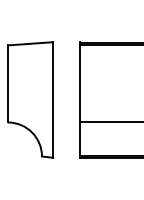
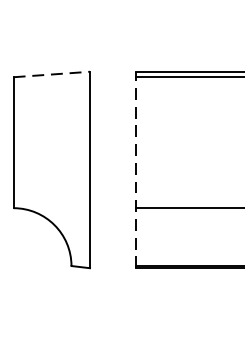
line: (30, 43) -> (51, 73), solid -> dashed
line: (79, 99) -> (135, 169), solid -> dashed

